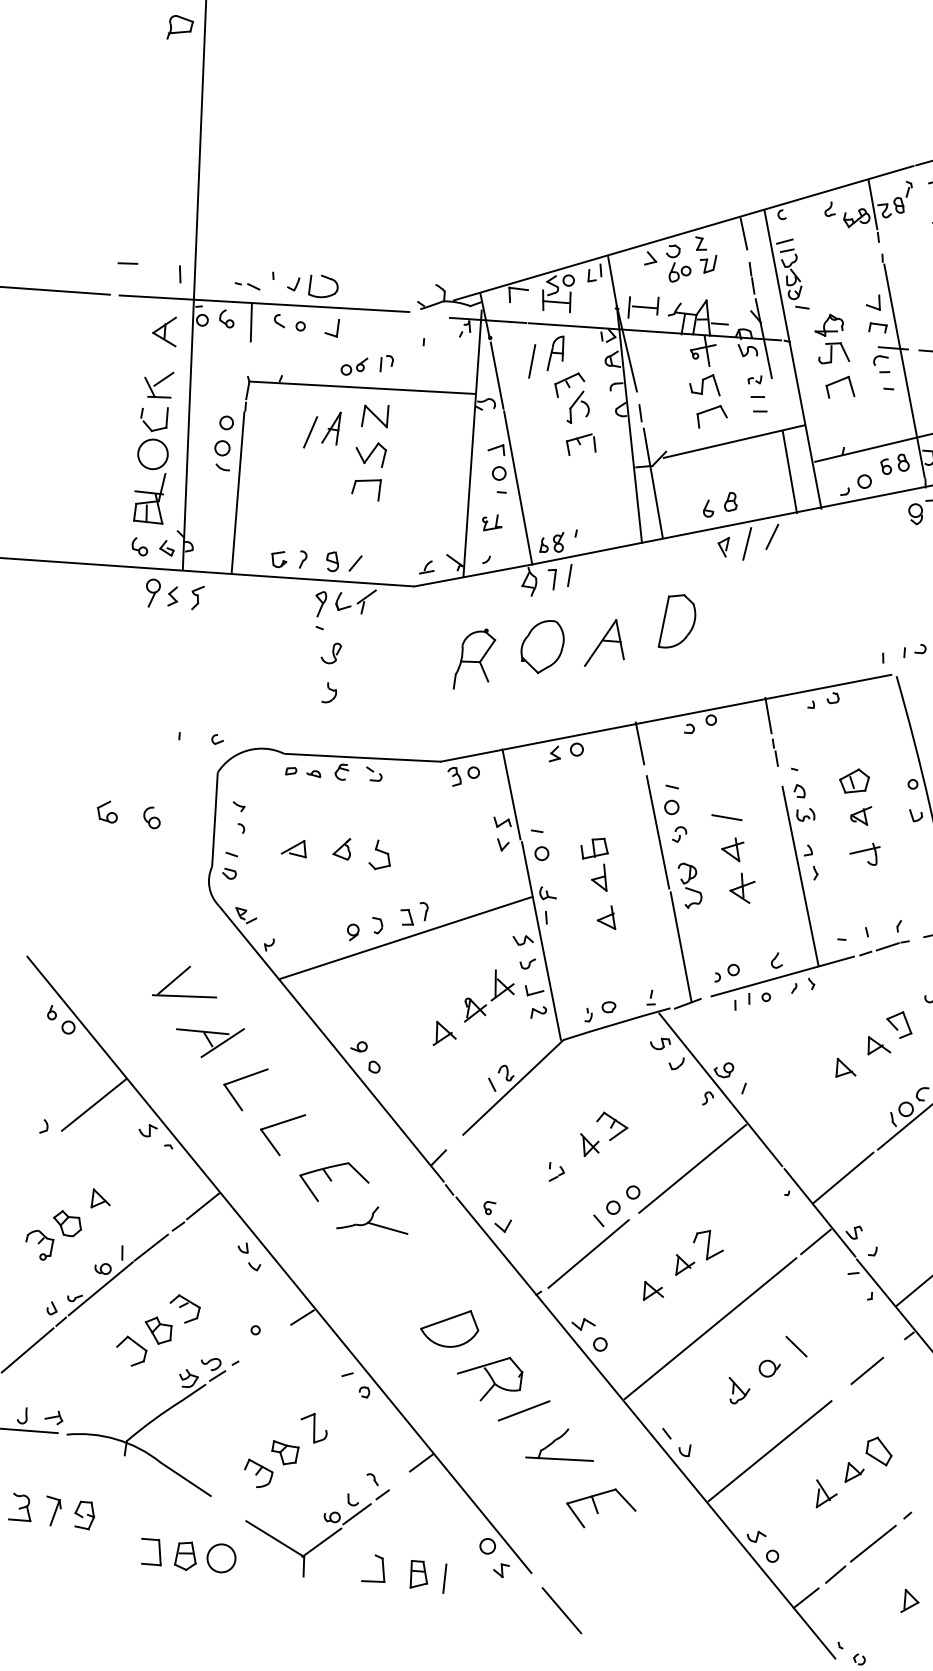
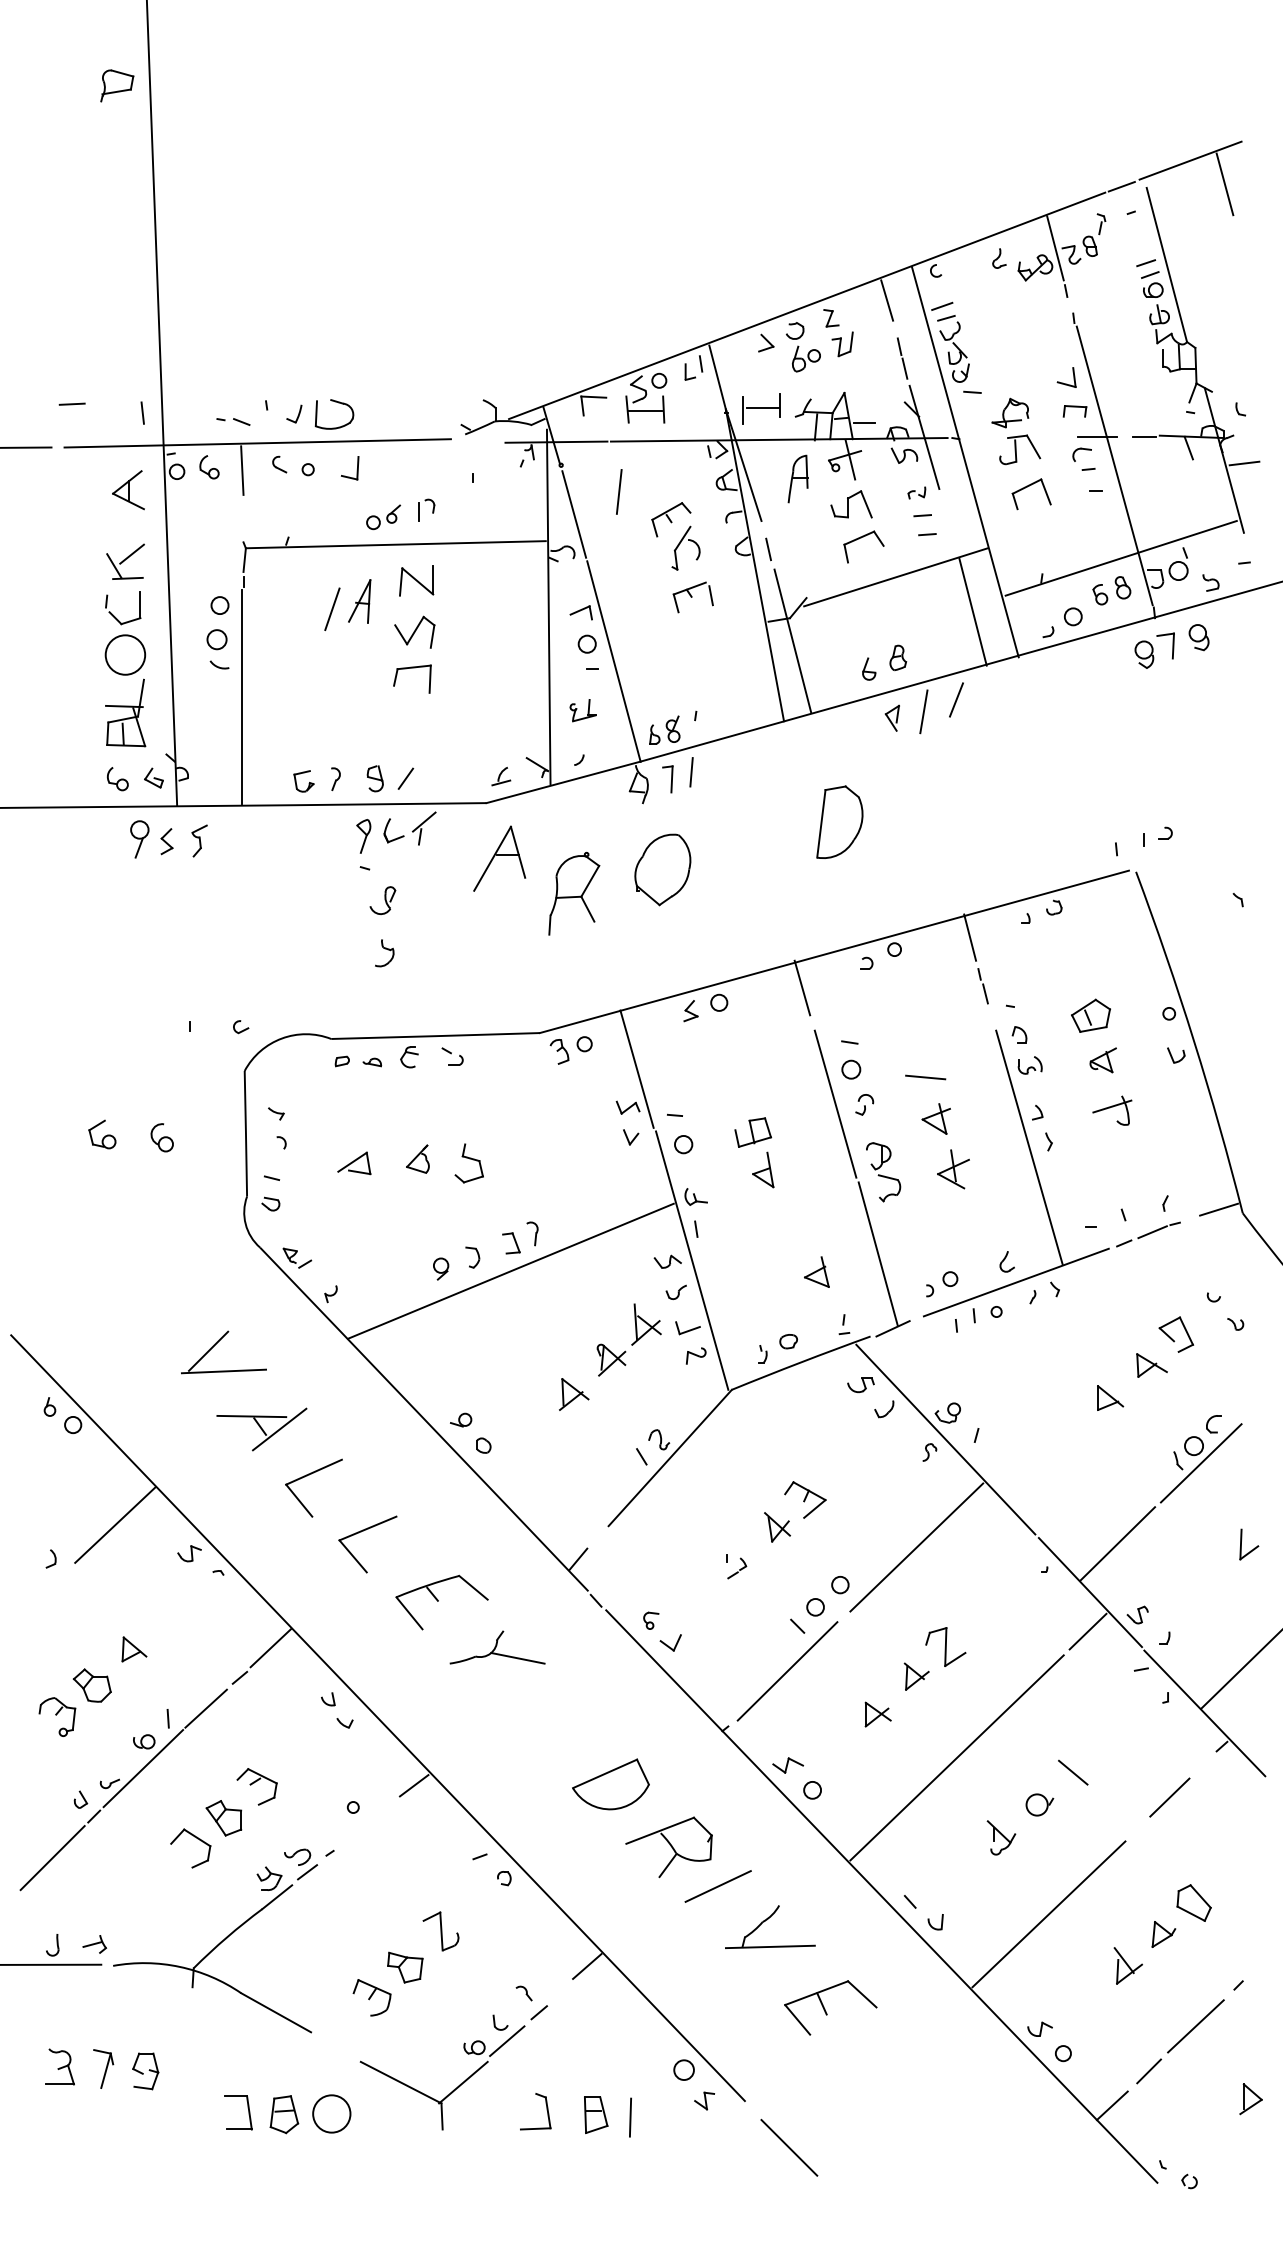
part: (555, 353) -> (797, 478), moved
part: (605, 643) -> (499, 858), moved
part: (606, 916) -> (816, 1271), moved

